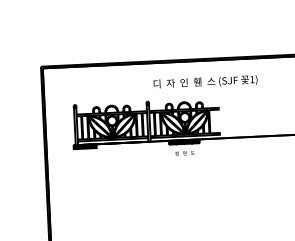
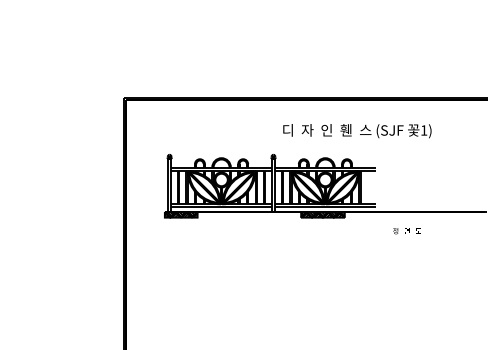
text: (184, 153) -> (406, 231), moved

